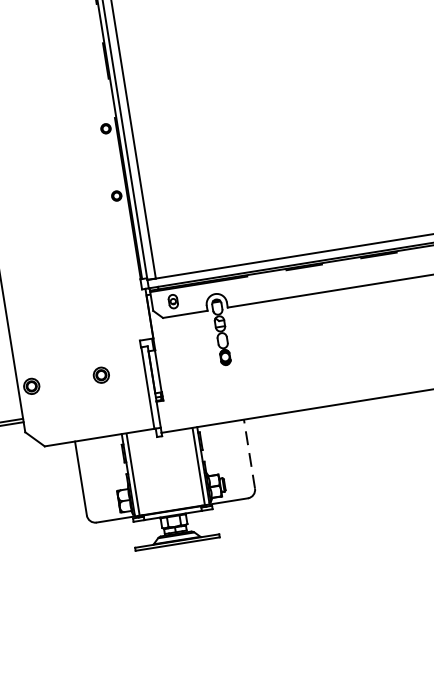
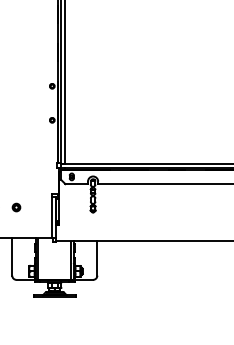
part: (101, 375) -> (16, 207), moved
line: (249, 452) -> (97, 257), dashed -> solid

